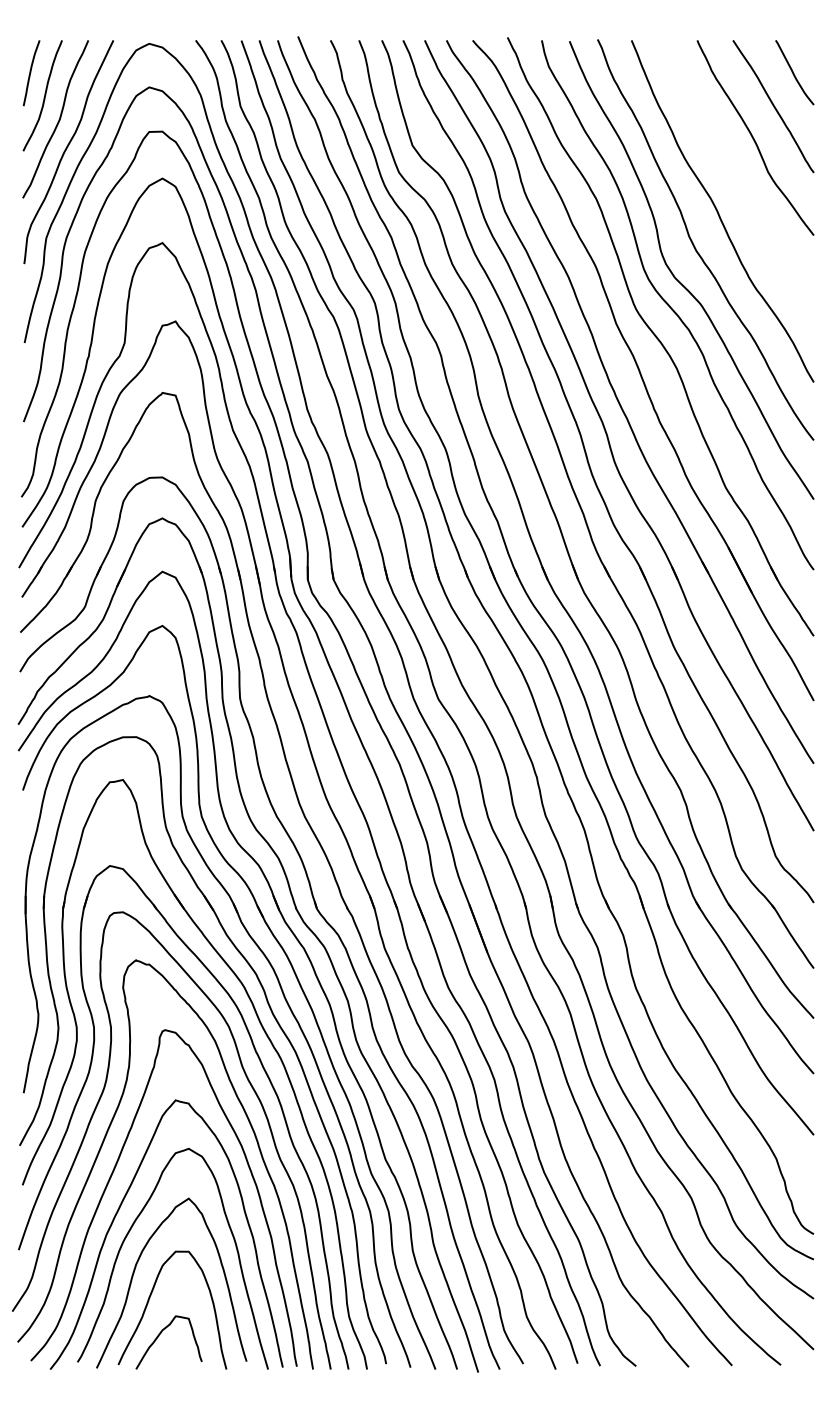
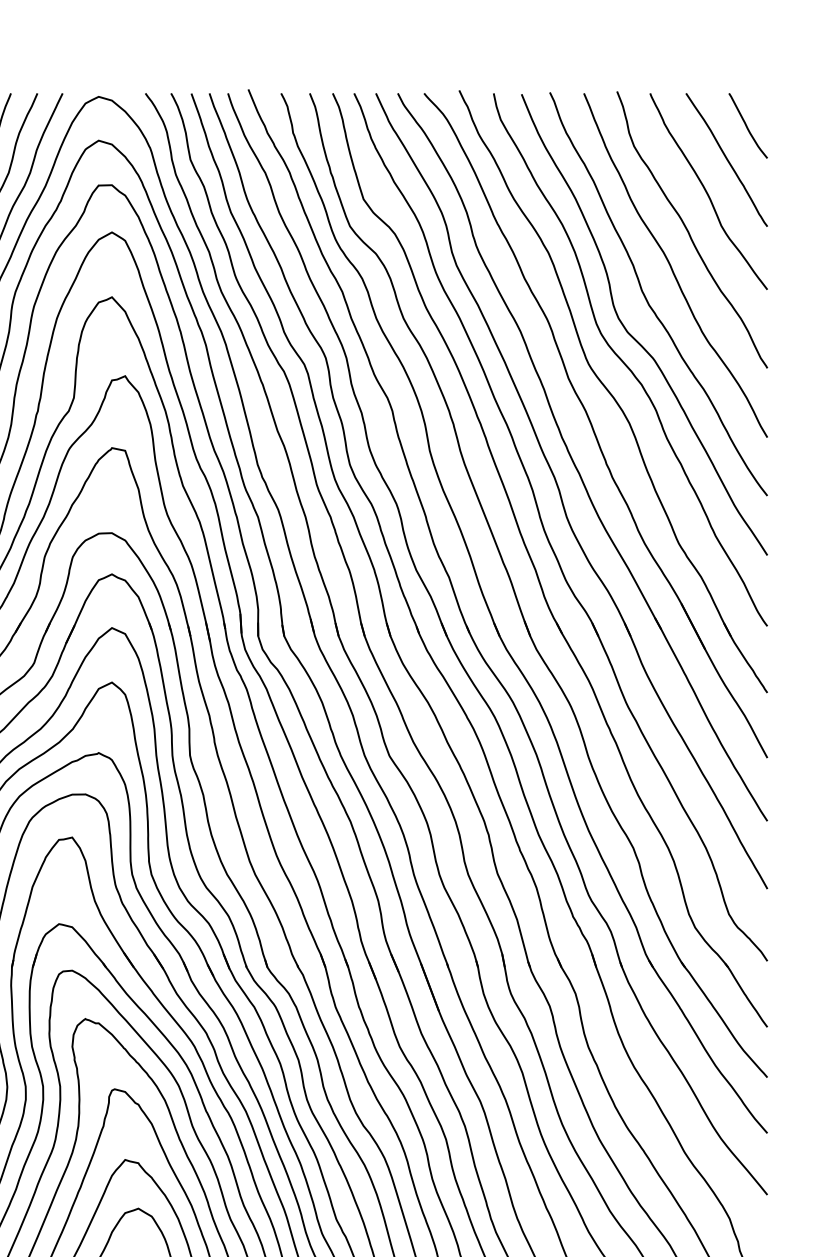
curve: (735, 176) -> (688, 230), added

